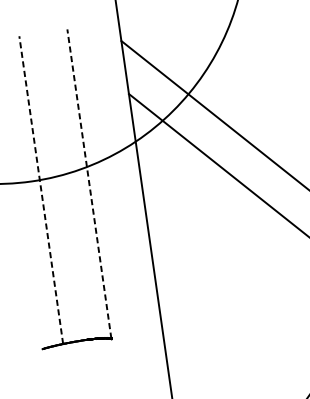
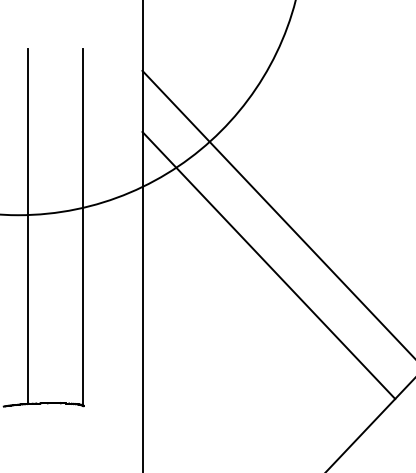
line: (89, 183) -> (83, 226), dashed -> solid
line: (40, 190) -> (27, 226), dashed -> solid

